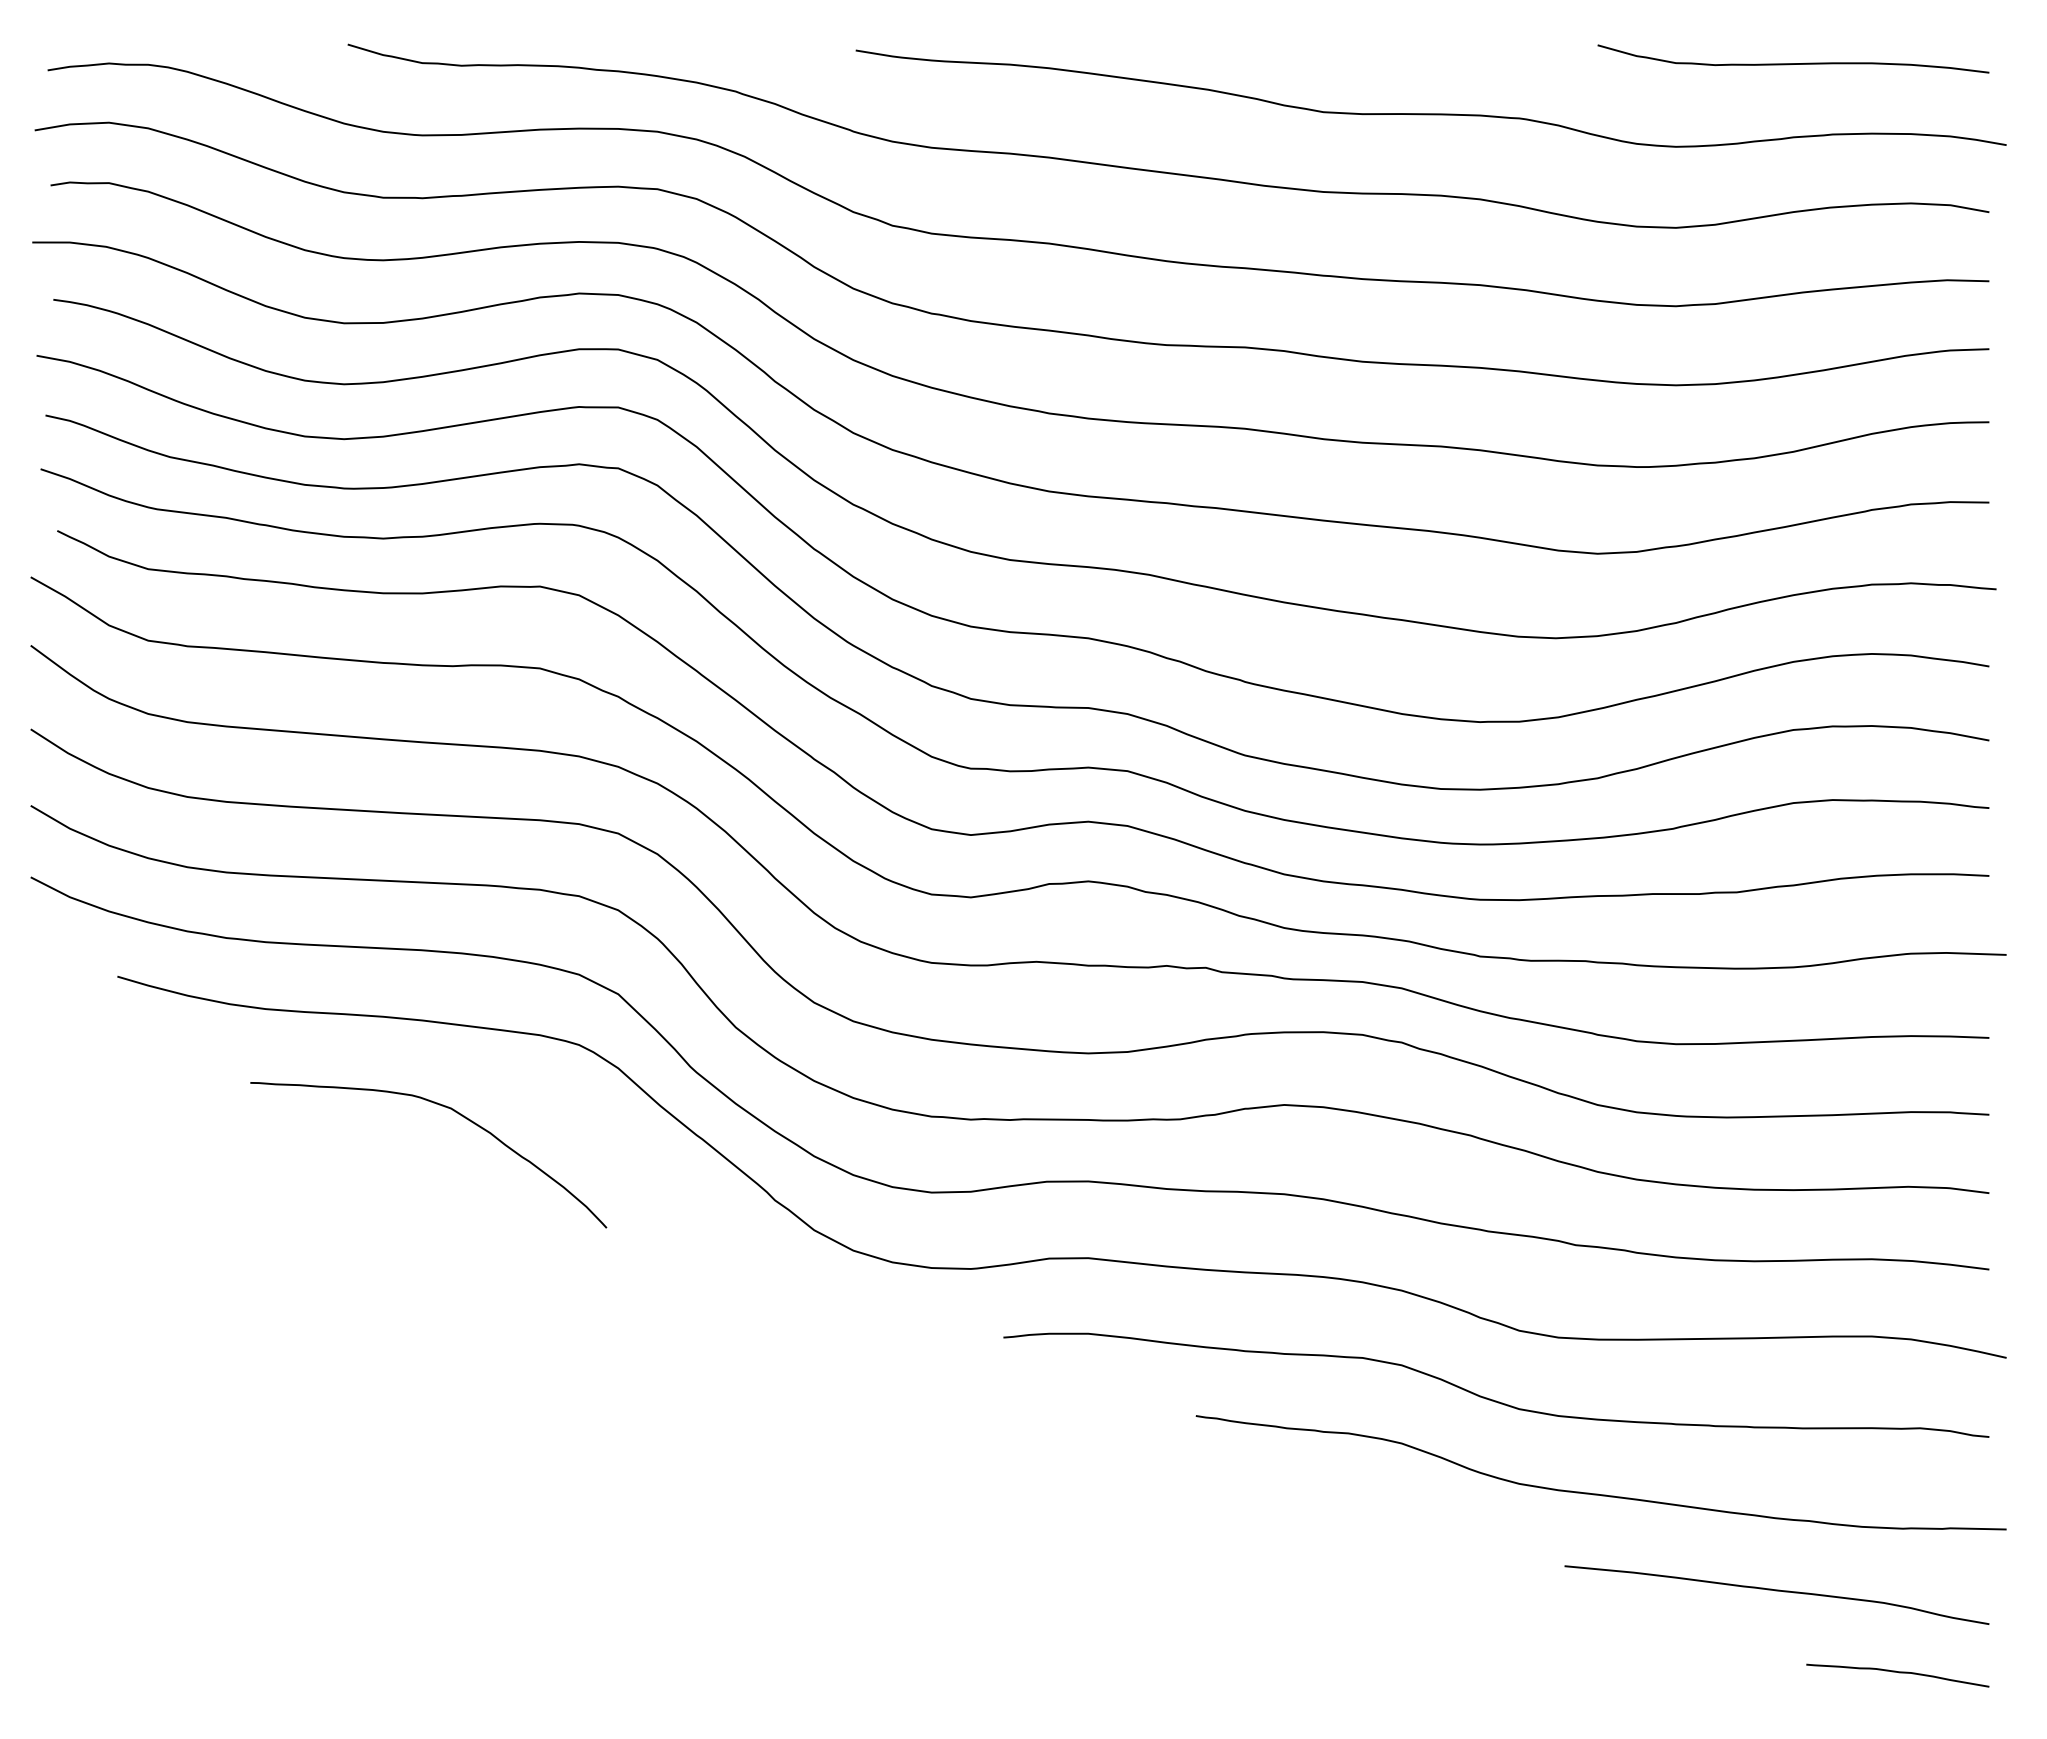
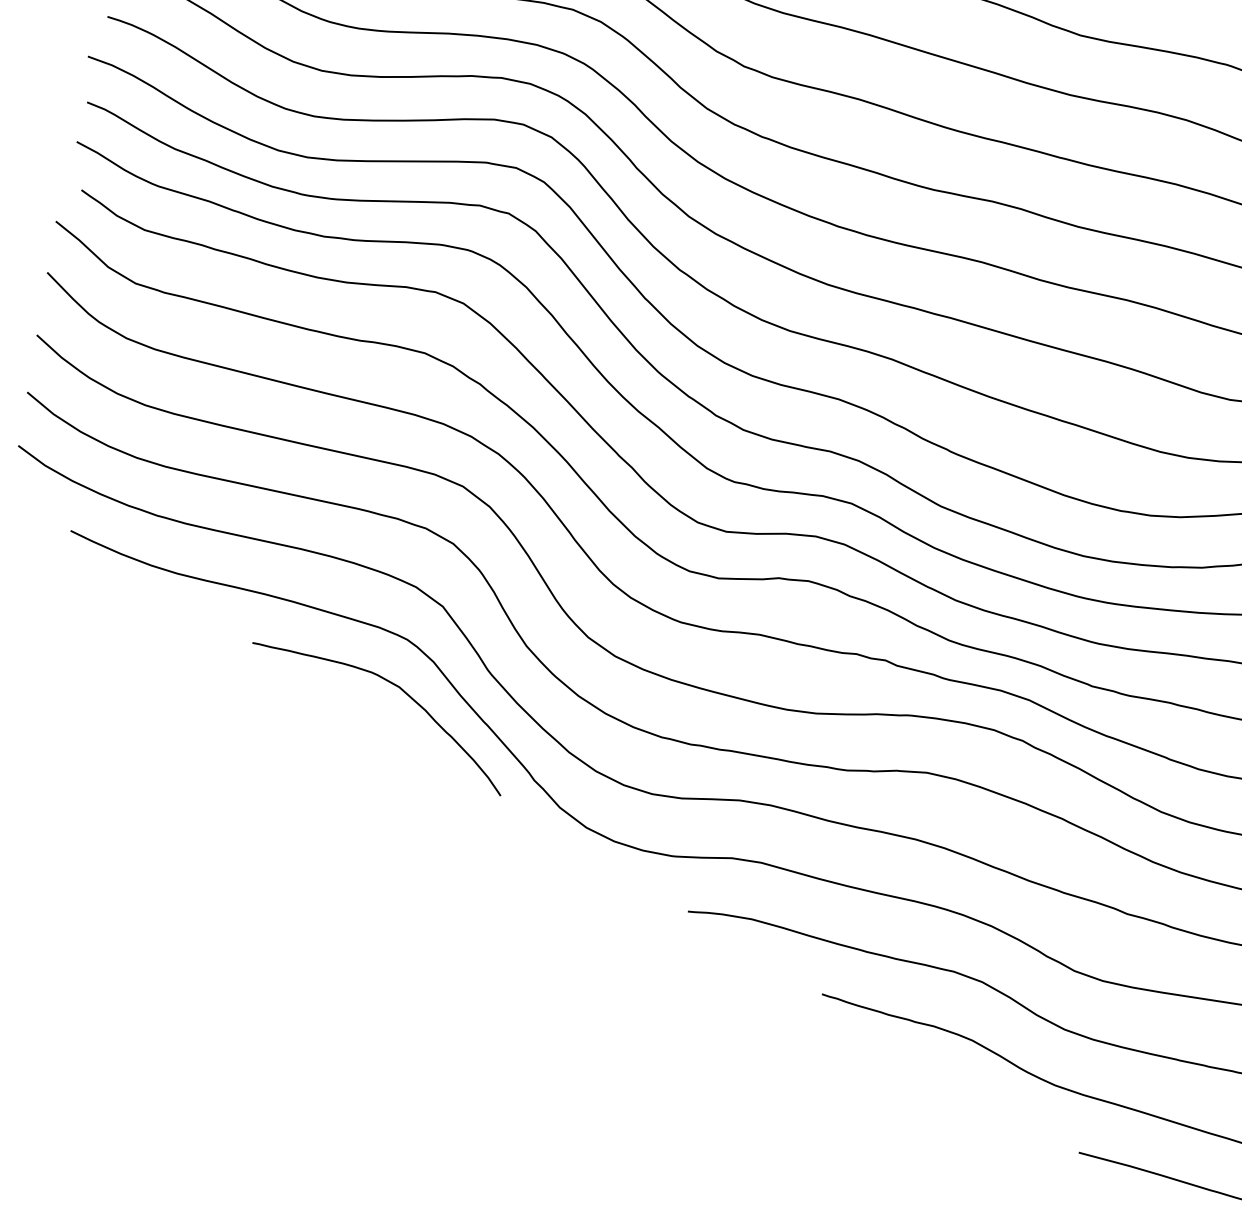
curve: (444, 1107) -> (394, 685), moved

